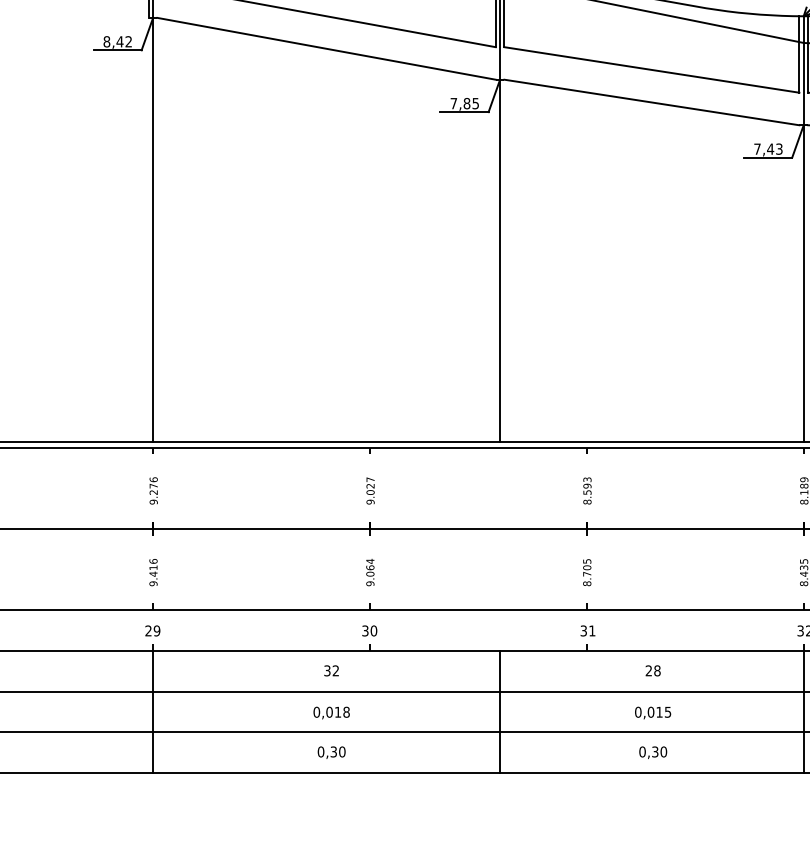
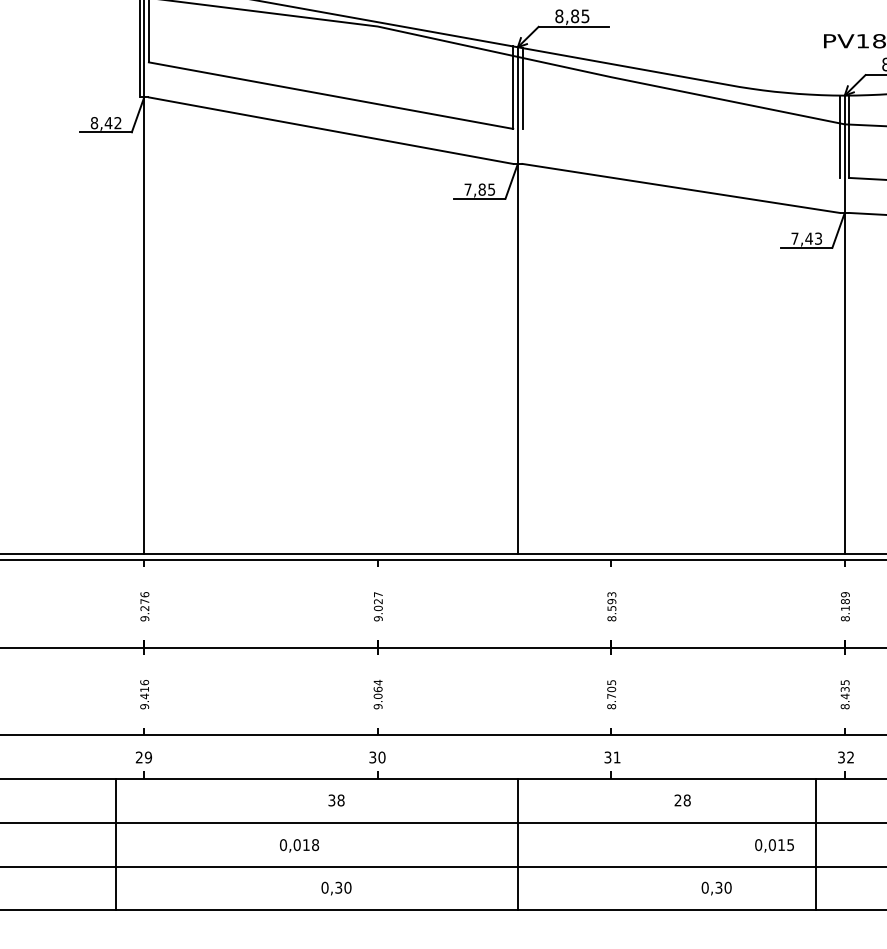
line: (652, 69) -> (681, 152), removed
text: (335, 670) -> (340, 800), 32 -> 38
line: (153, 711) -> (116, 844), moved
line: (803, 711) -> (815, 844), moved
text: (331, 712) -> (299, 845), moved
text: (653, 712) -> (774, 845), moved
text: (653, 752) -> (716, 888), moved

